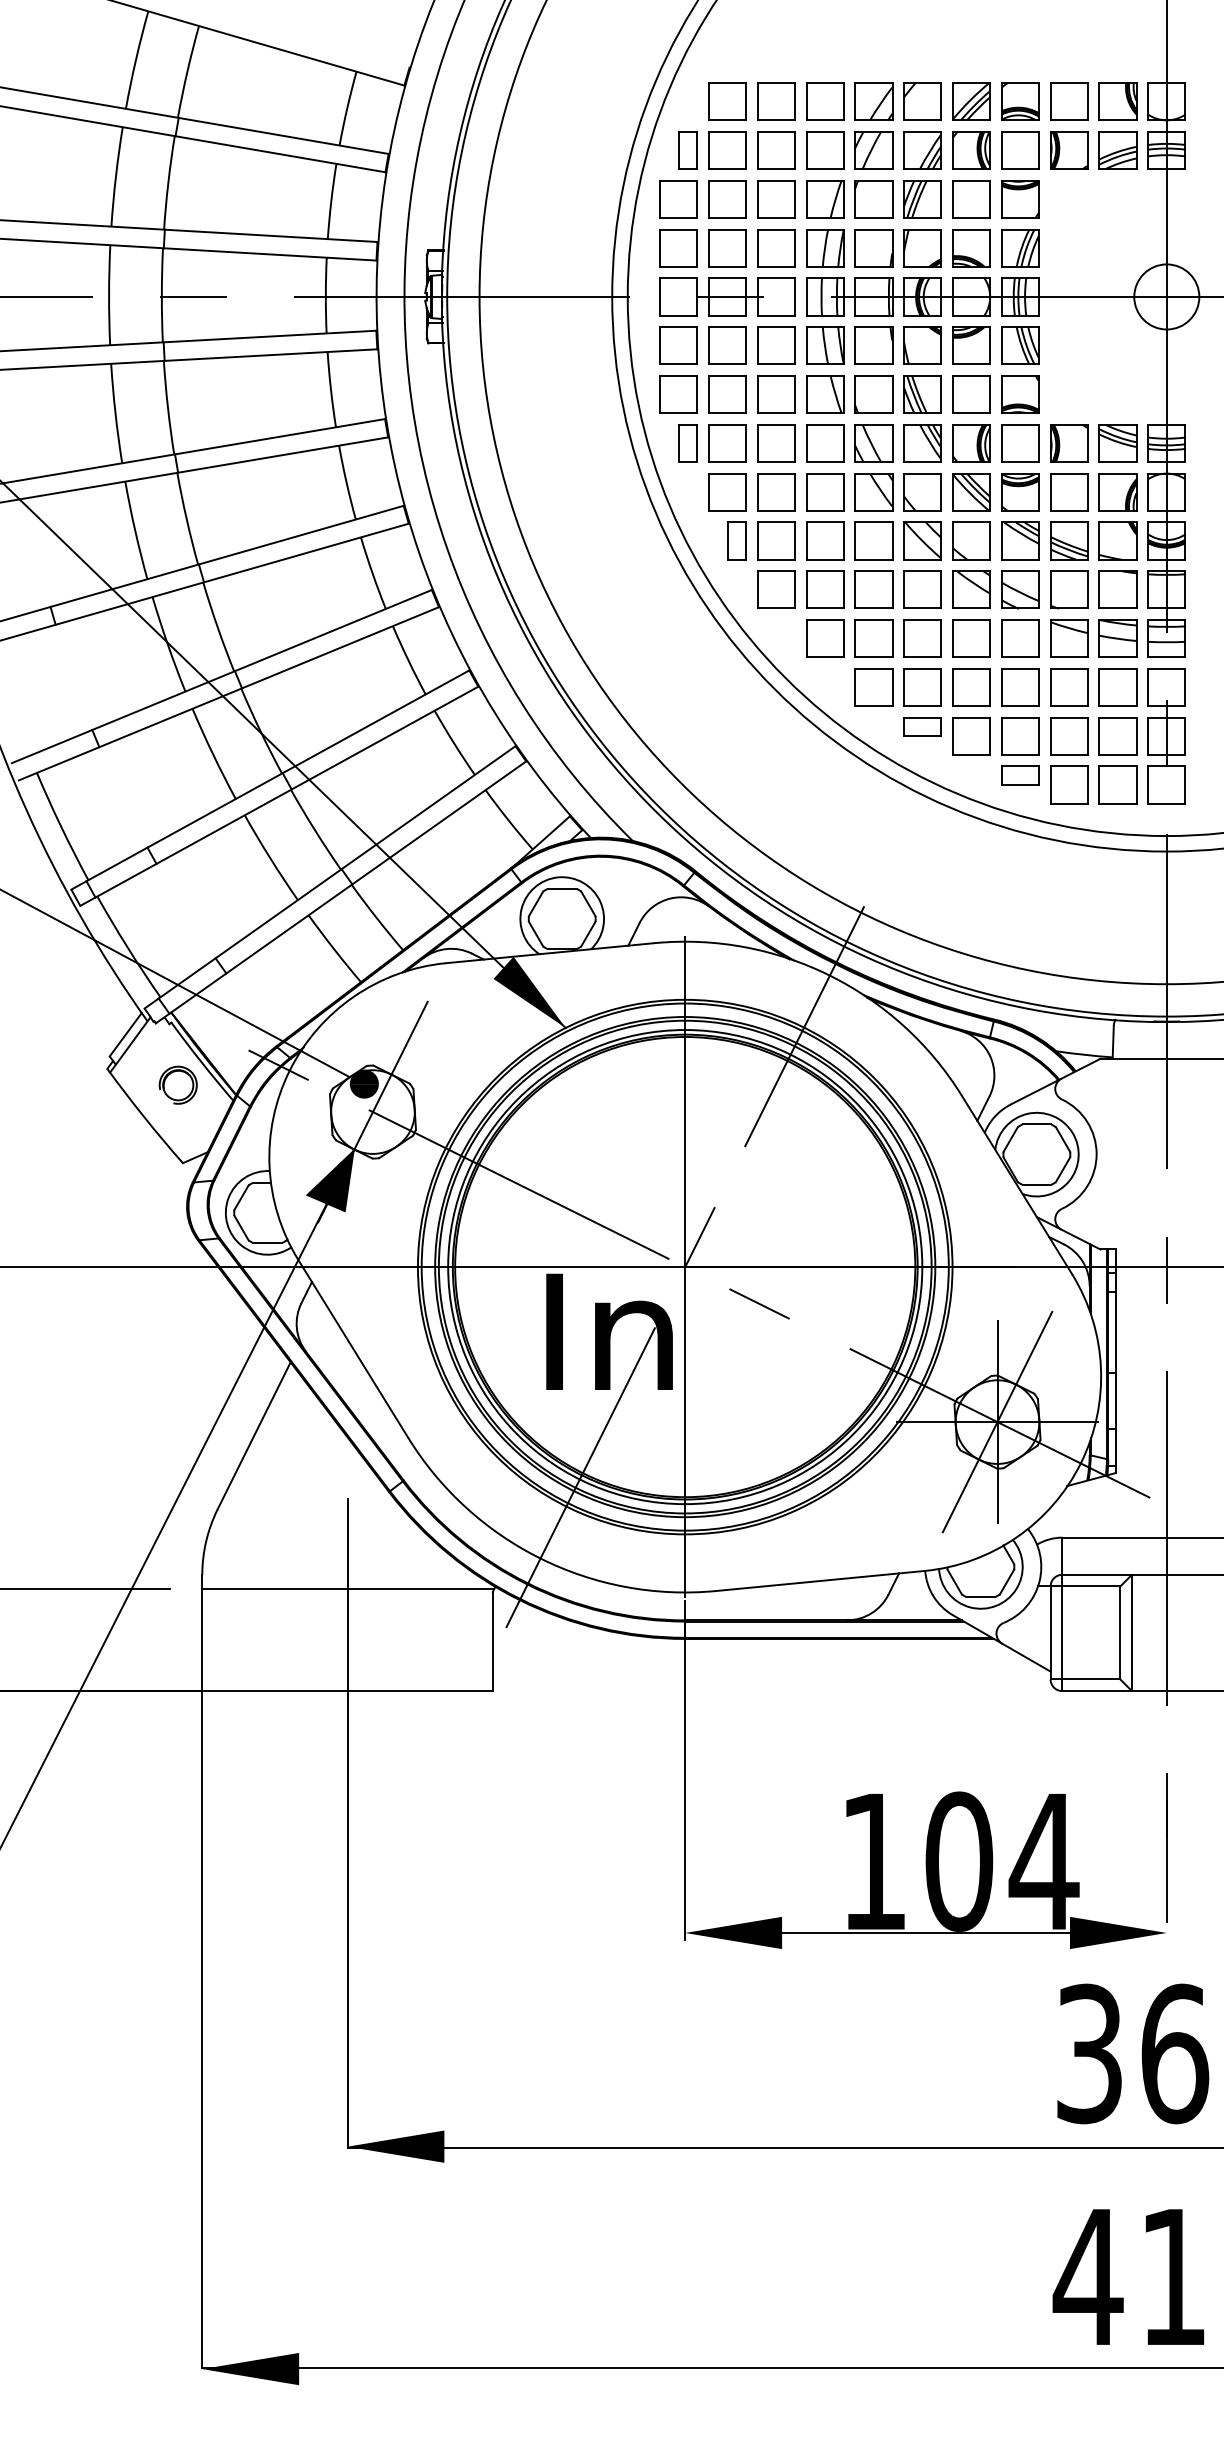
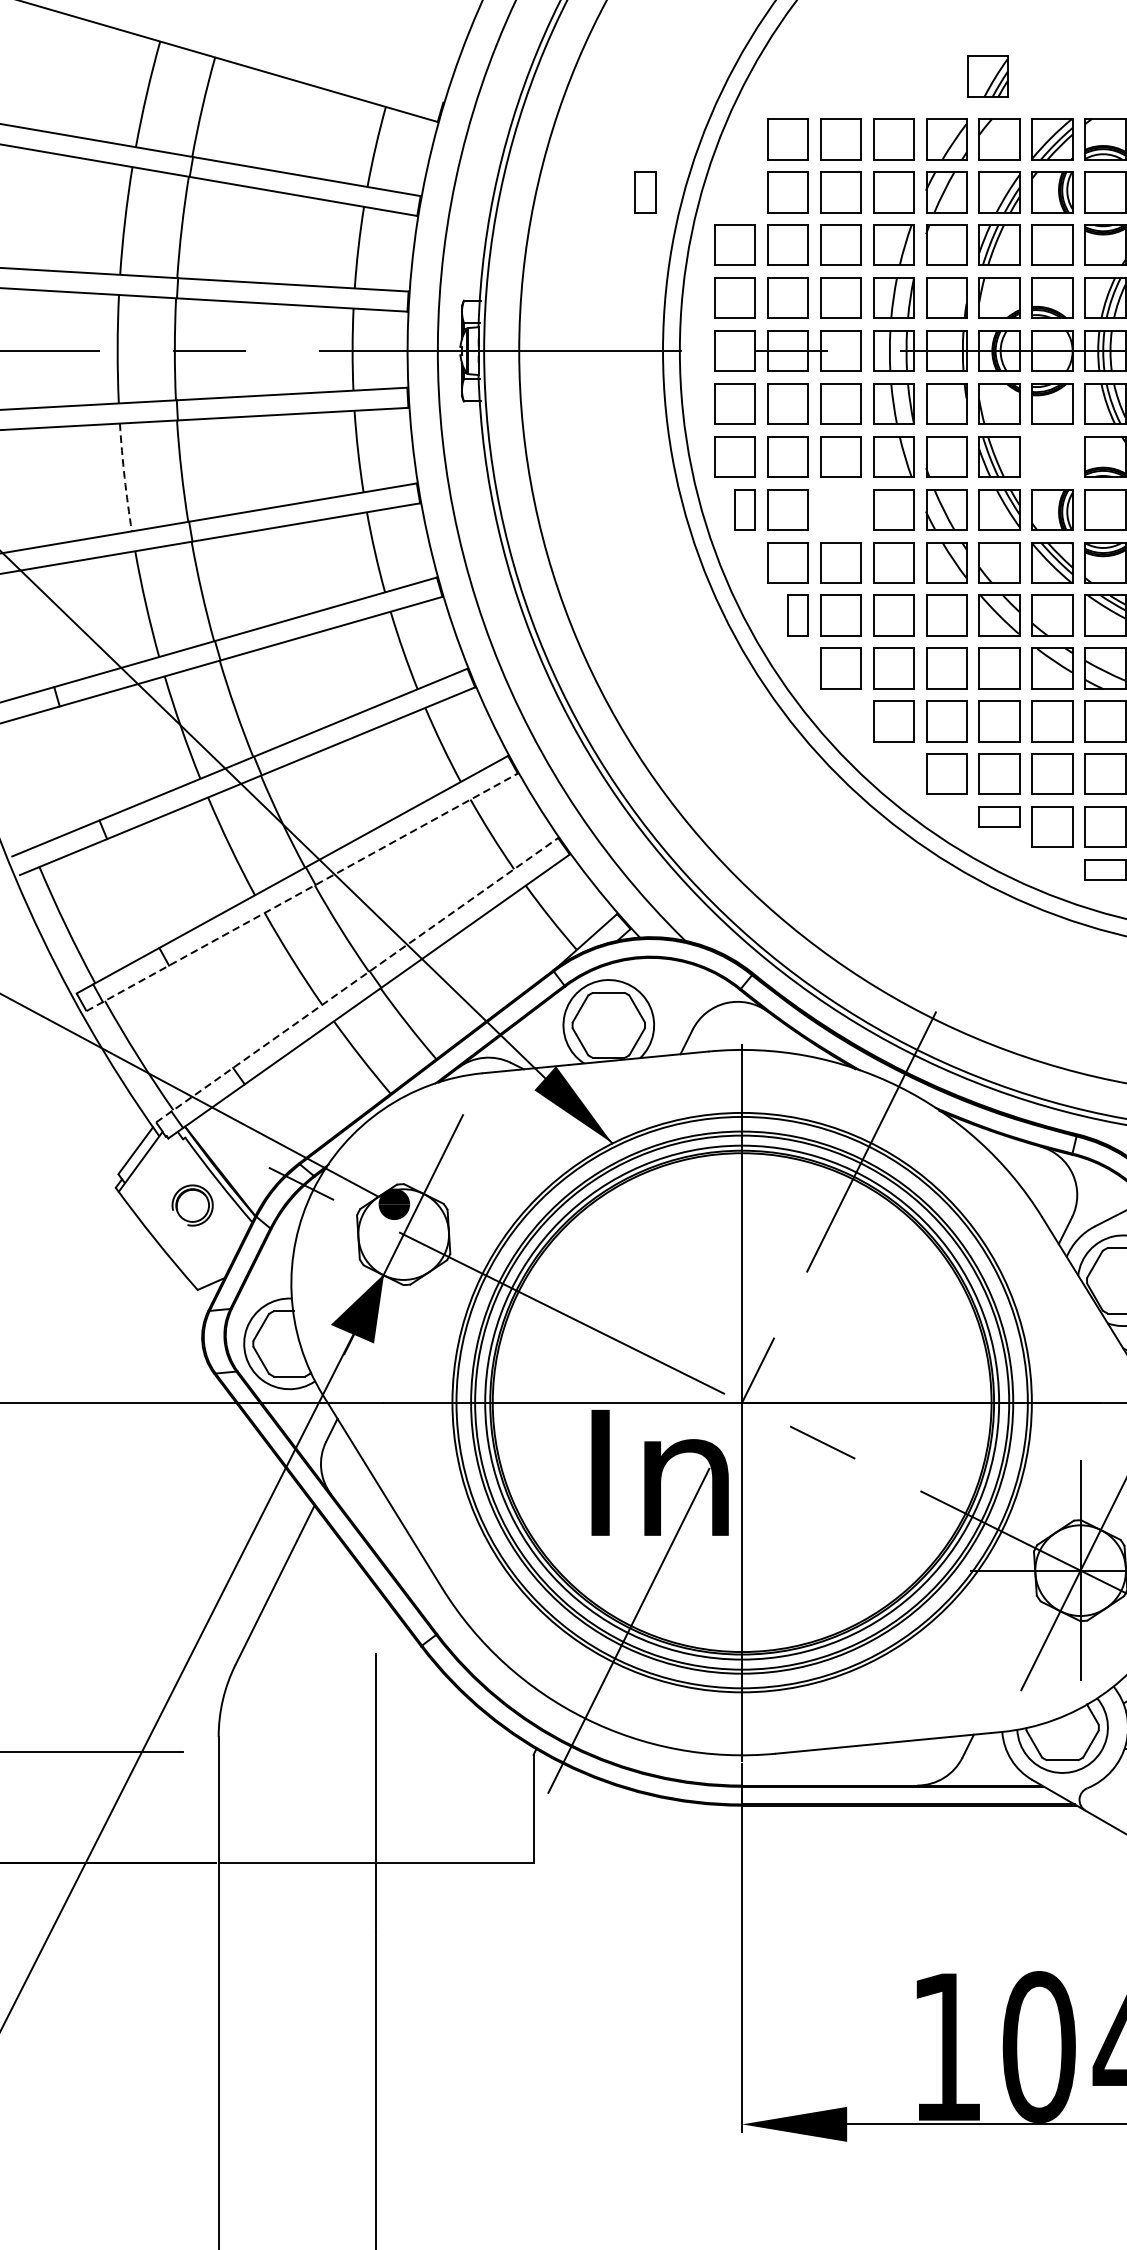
part: (911, 43) -> (987, 76), added
part: (687, 150) -> (644, 192), moved
part: (971, 394) -> (1052, 456), removed
arc: (115, 413) -> (124, 477), solid -> dashed
part: (776, 443) -> (841, 509), removed
line: (279, 796) -> (302, 892), solid -> dashed
line: (330, 877) -> (357, 980), solid -> dashed
line: (348, 1589) -> (377, 1752), removed

